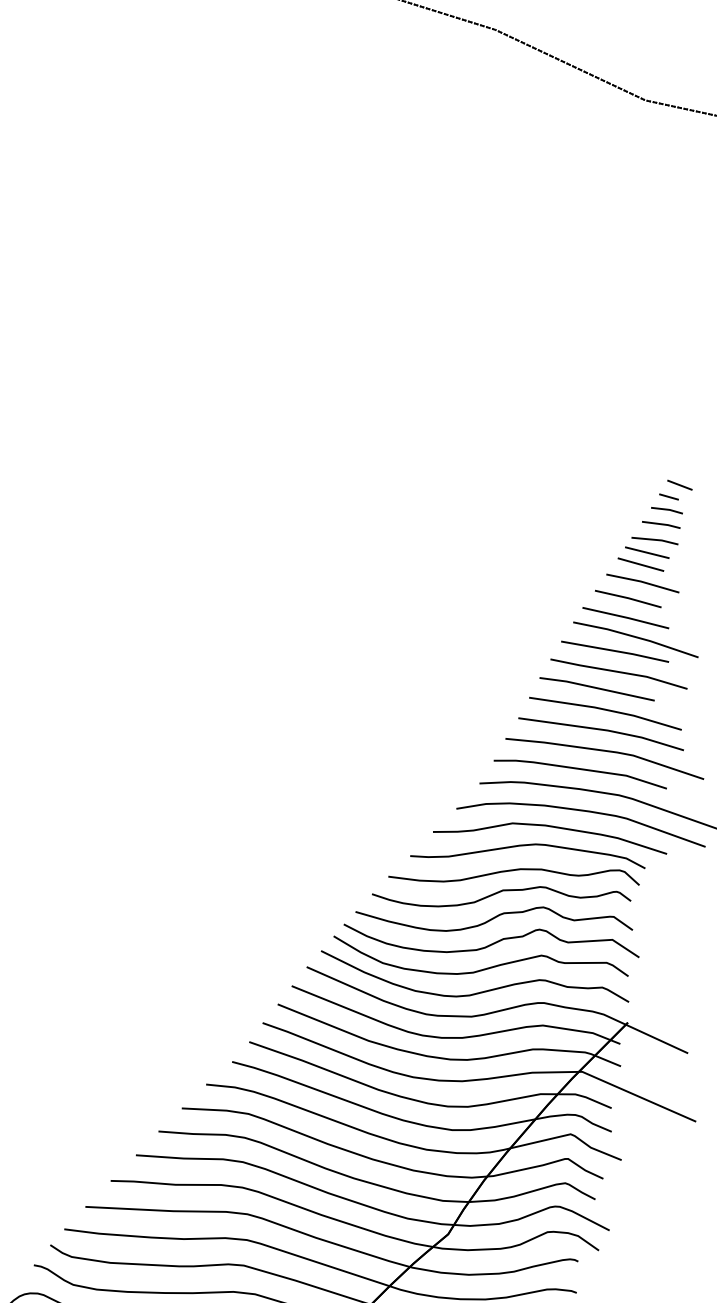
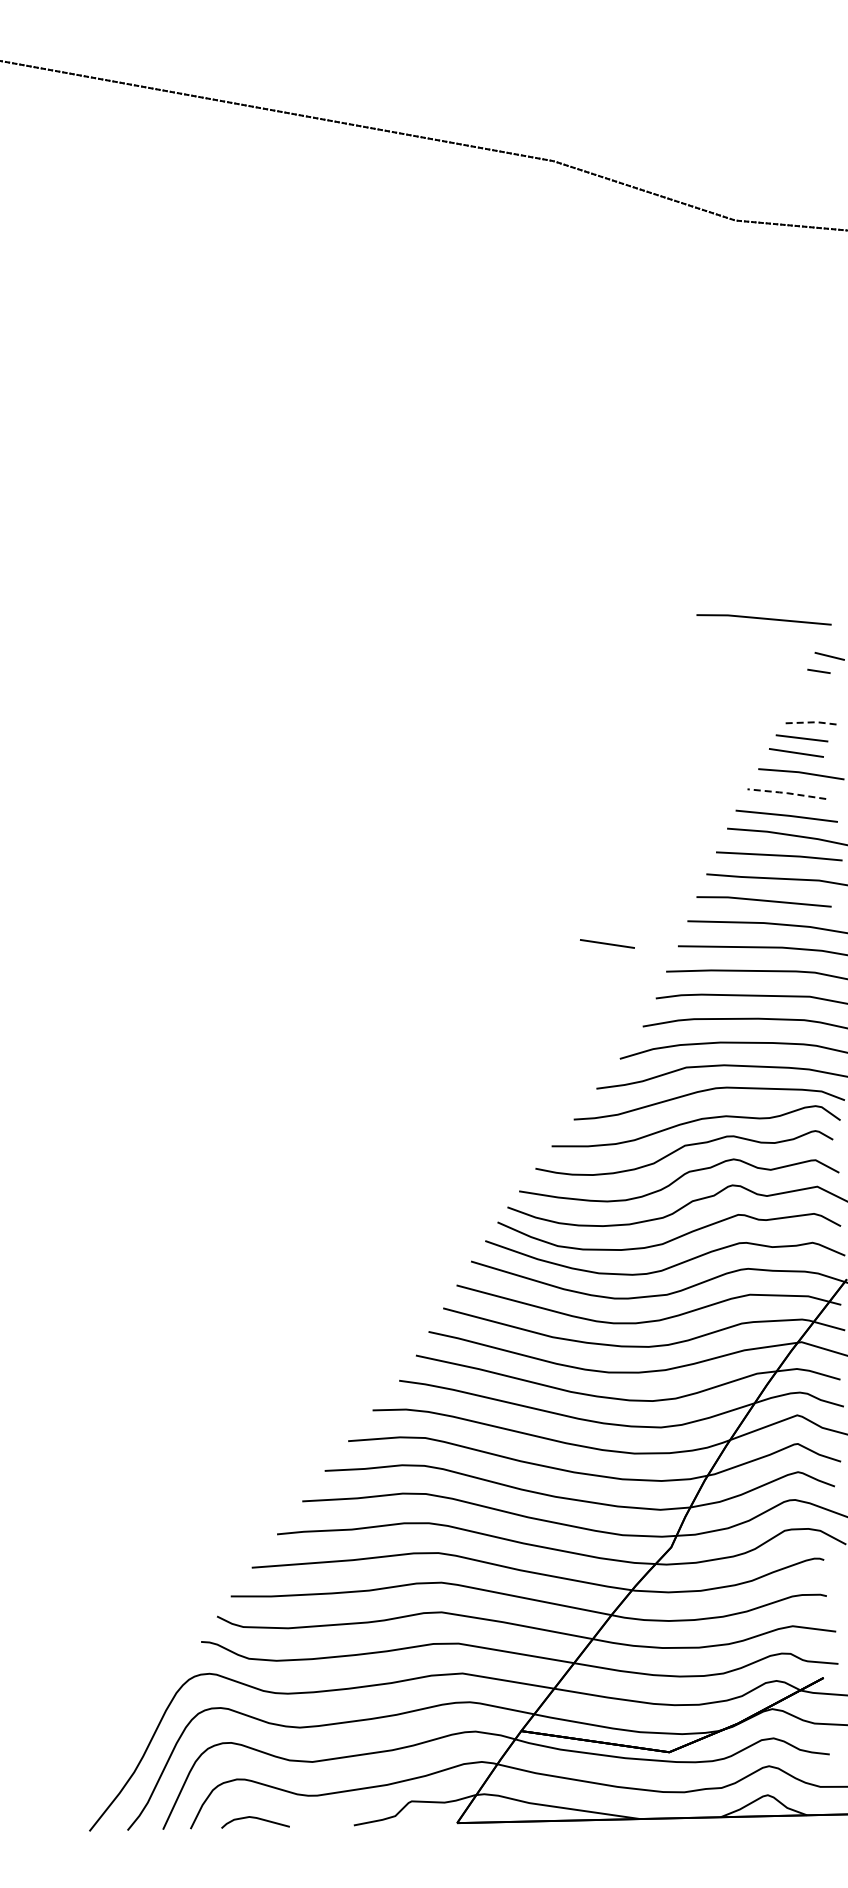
line: (626, 446) -> (763, 619), added
line: (667, 509) -> (818, 686), removed
line: (660, 524) -> (813, 704), removed
line: (655, 539) -> (809, 722), solid -> dashed
line: (628, 598) -> (786, 793), solid -> dashed
line: (458, 708) -> (607, 943), added

